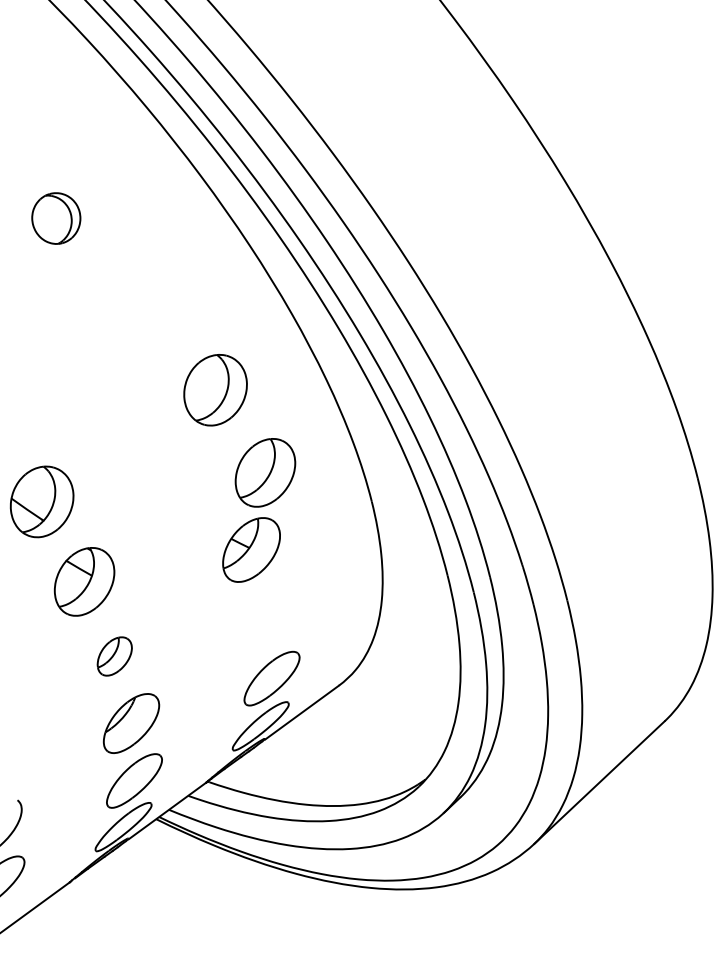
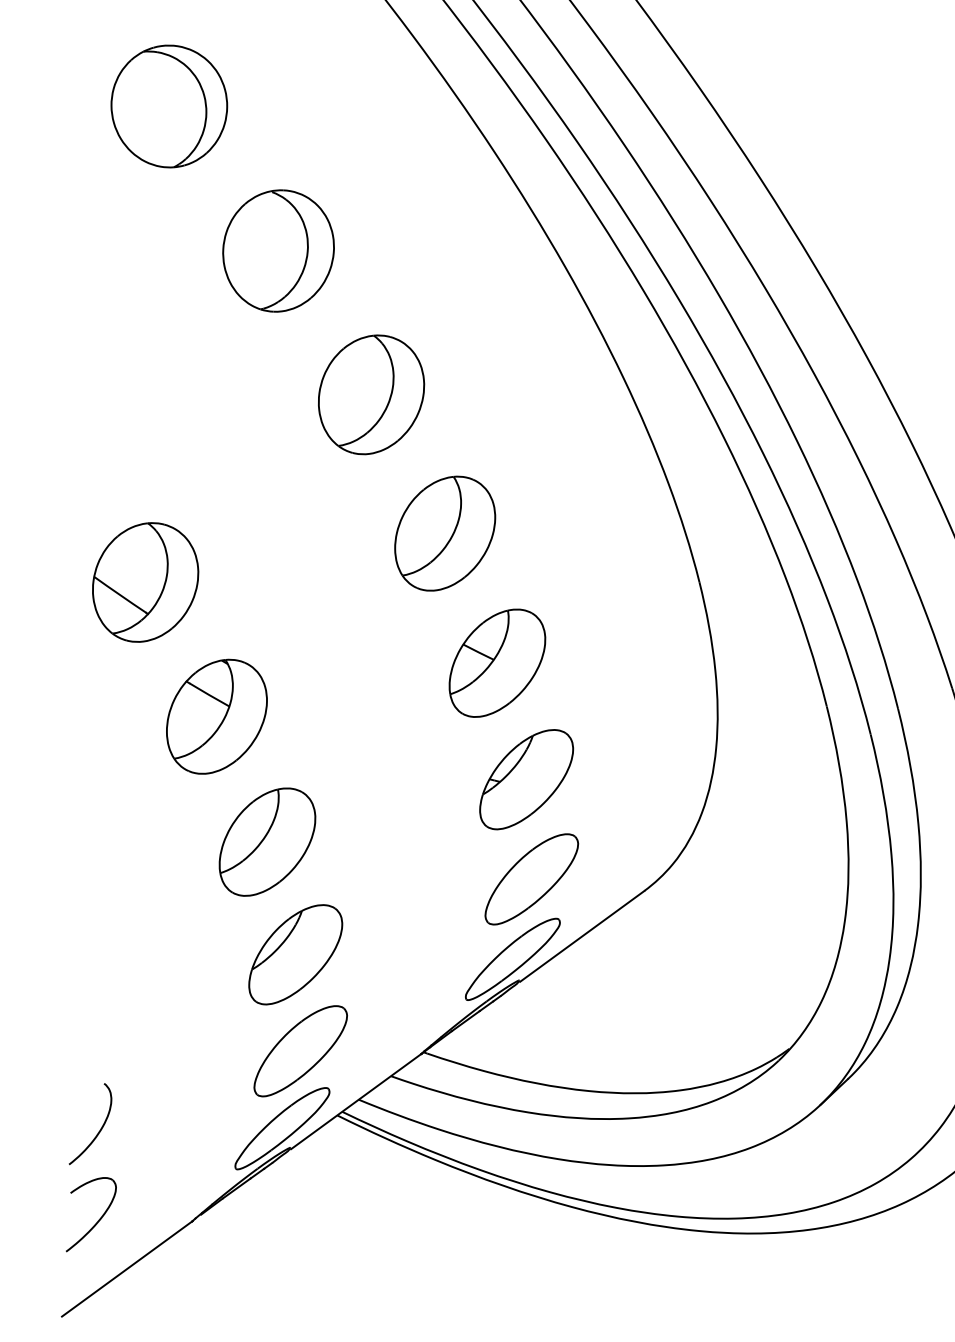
part: (56, 218) -> (169, 106), size x1.43
part: (121, 304) -> (278, 250), added
part: (215, 390) -> (371, 395), moved
part: (265, 472) -> (445, 533), moved
part: (268, 618) -> (525, 778), added
part: (114, 656) -> (267, 842), size x1.67

